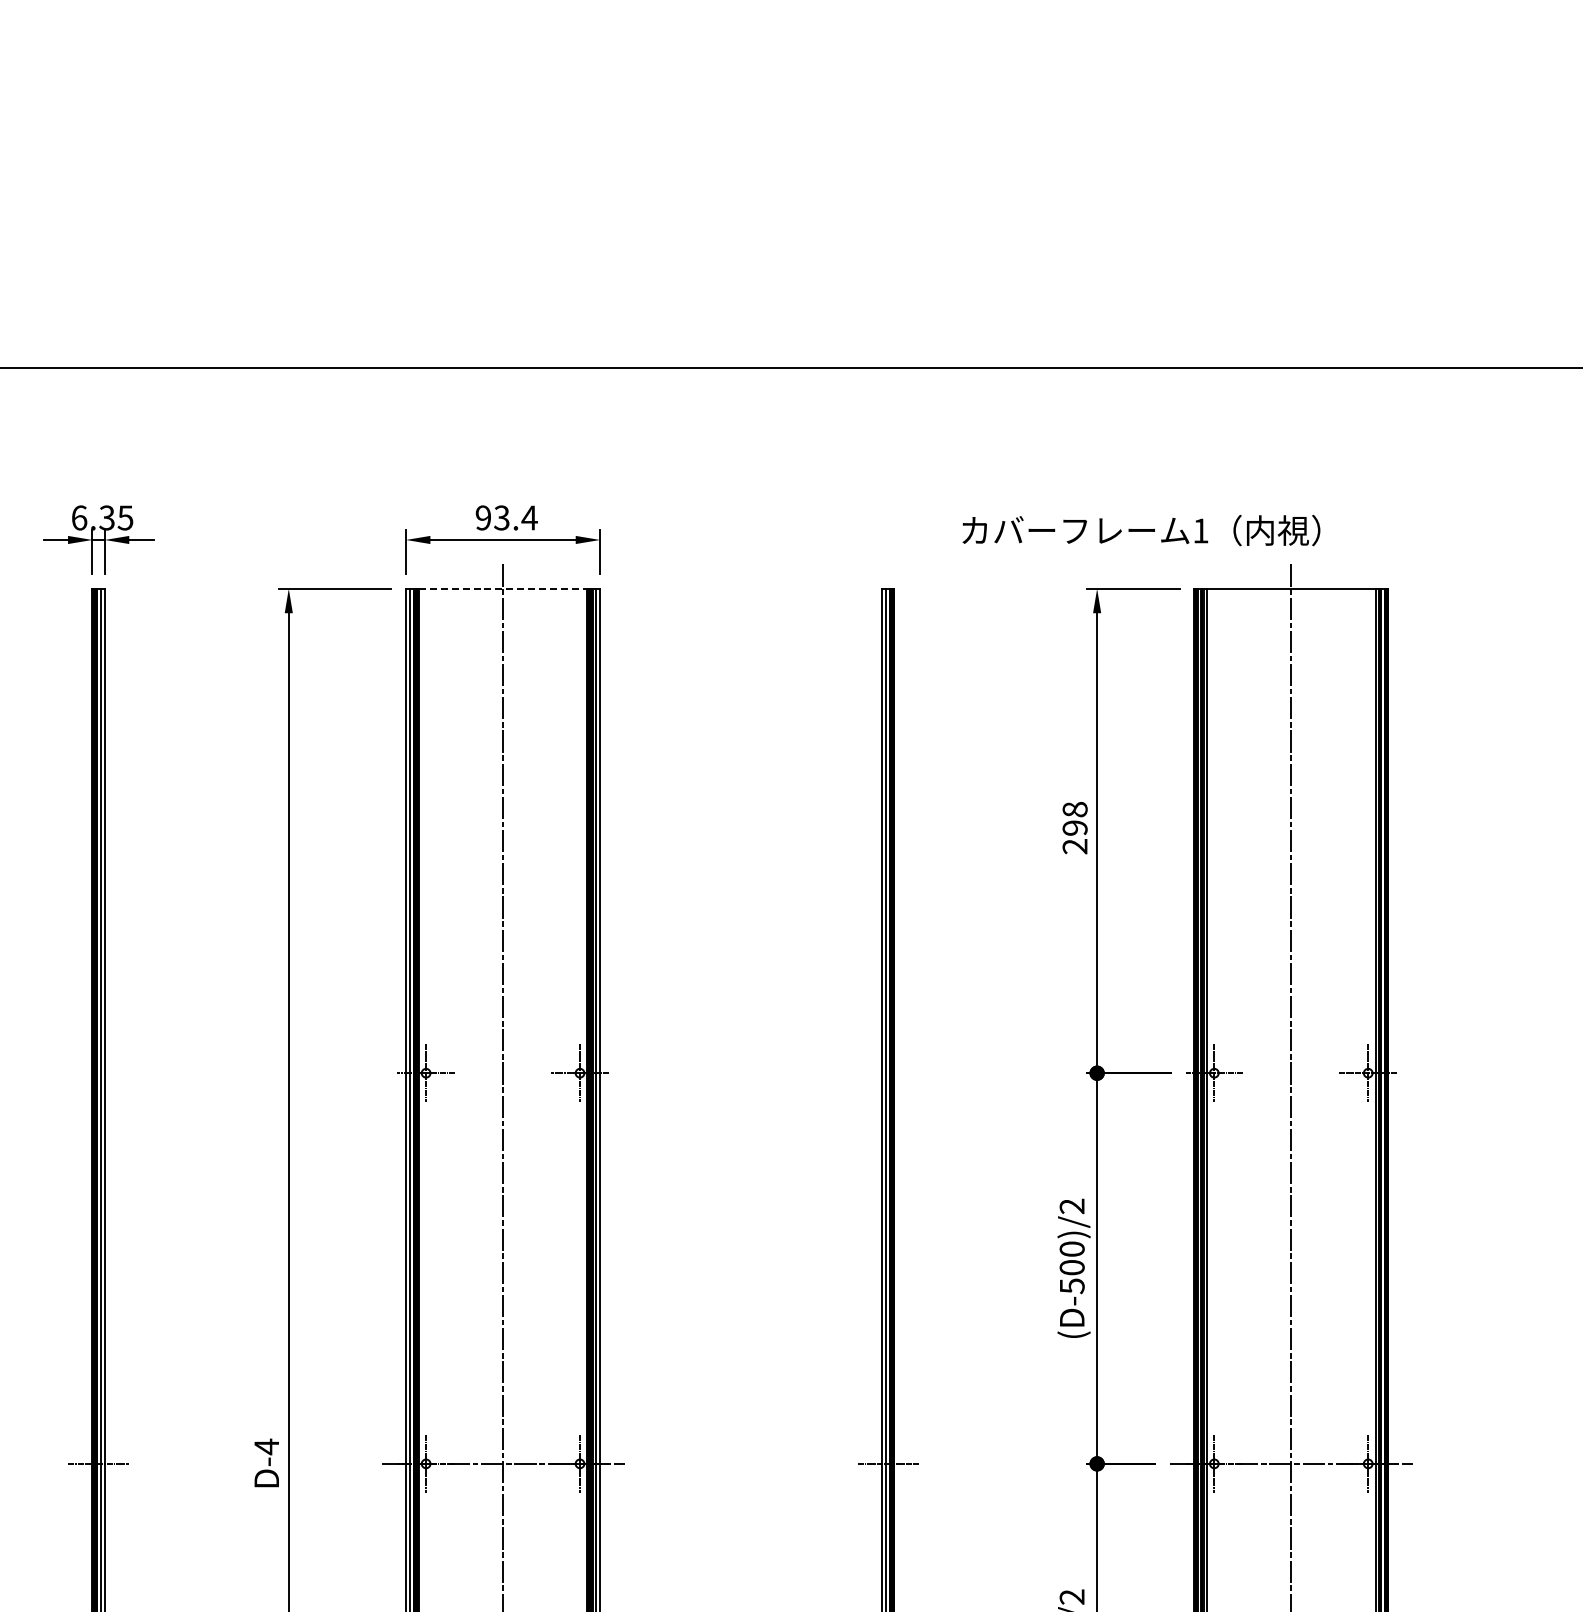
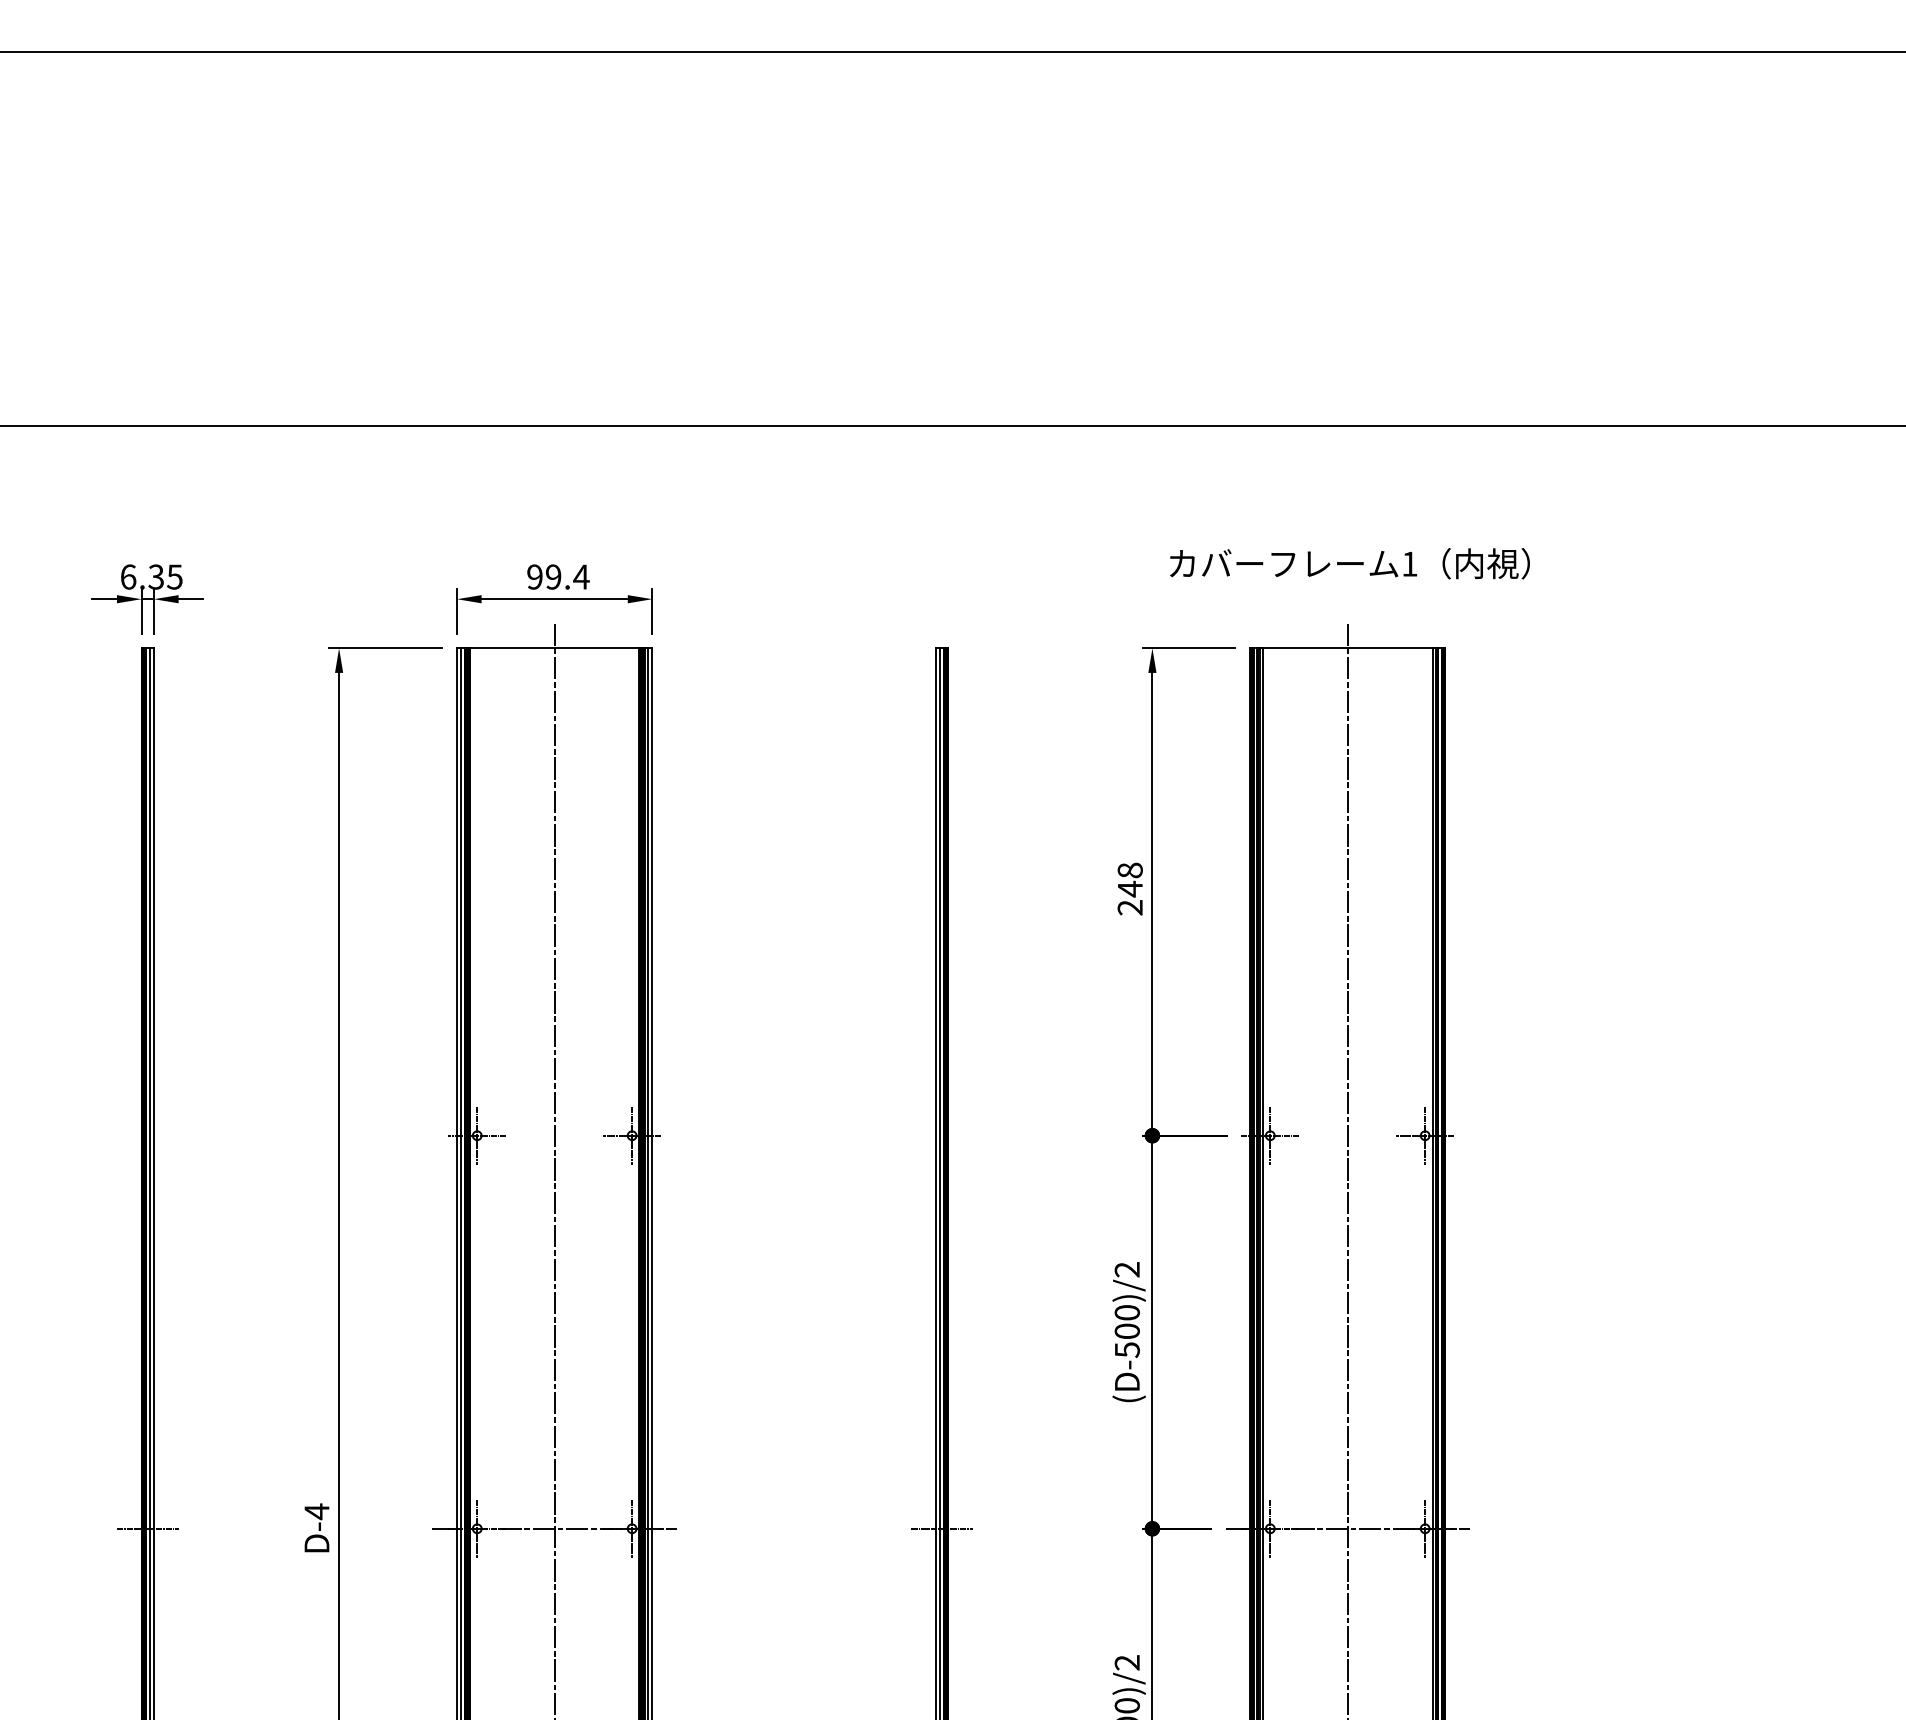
text: (501, 517) -> (553, 576), 93.4 -> 99.4
text: (1140, 530) -> (1349, 563), moved
line: (502, 588) -> (554, 648), dashed -> solid
text: (1074, 827) -> (1129, 888), 298 -> 248

